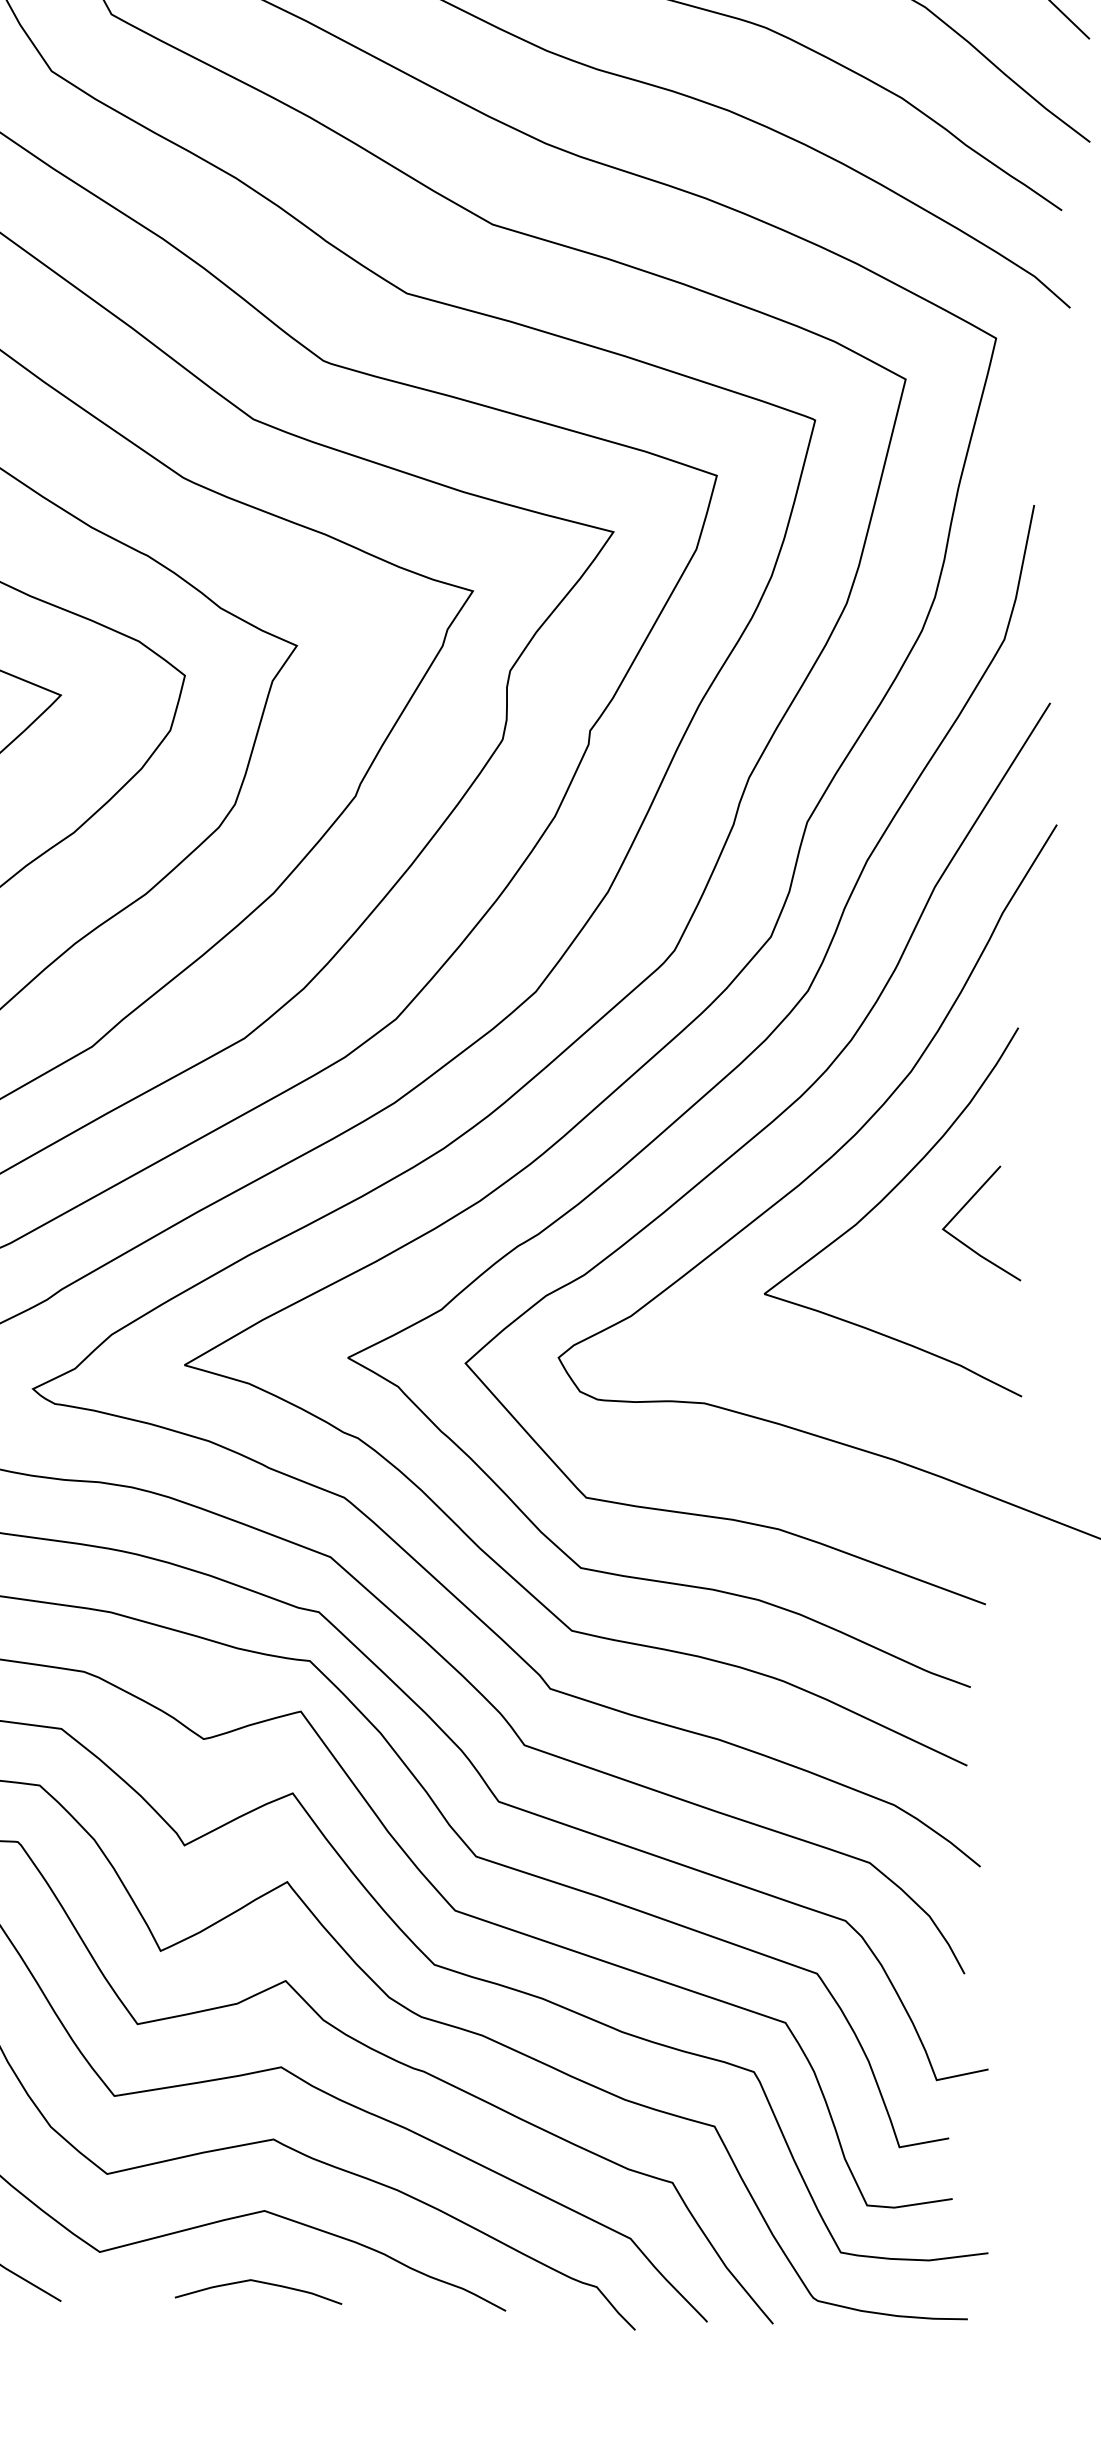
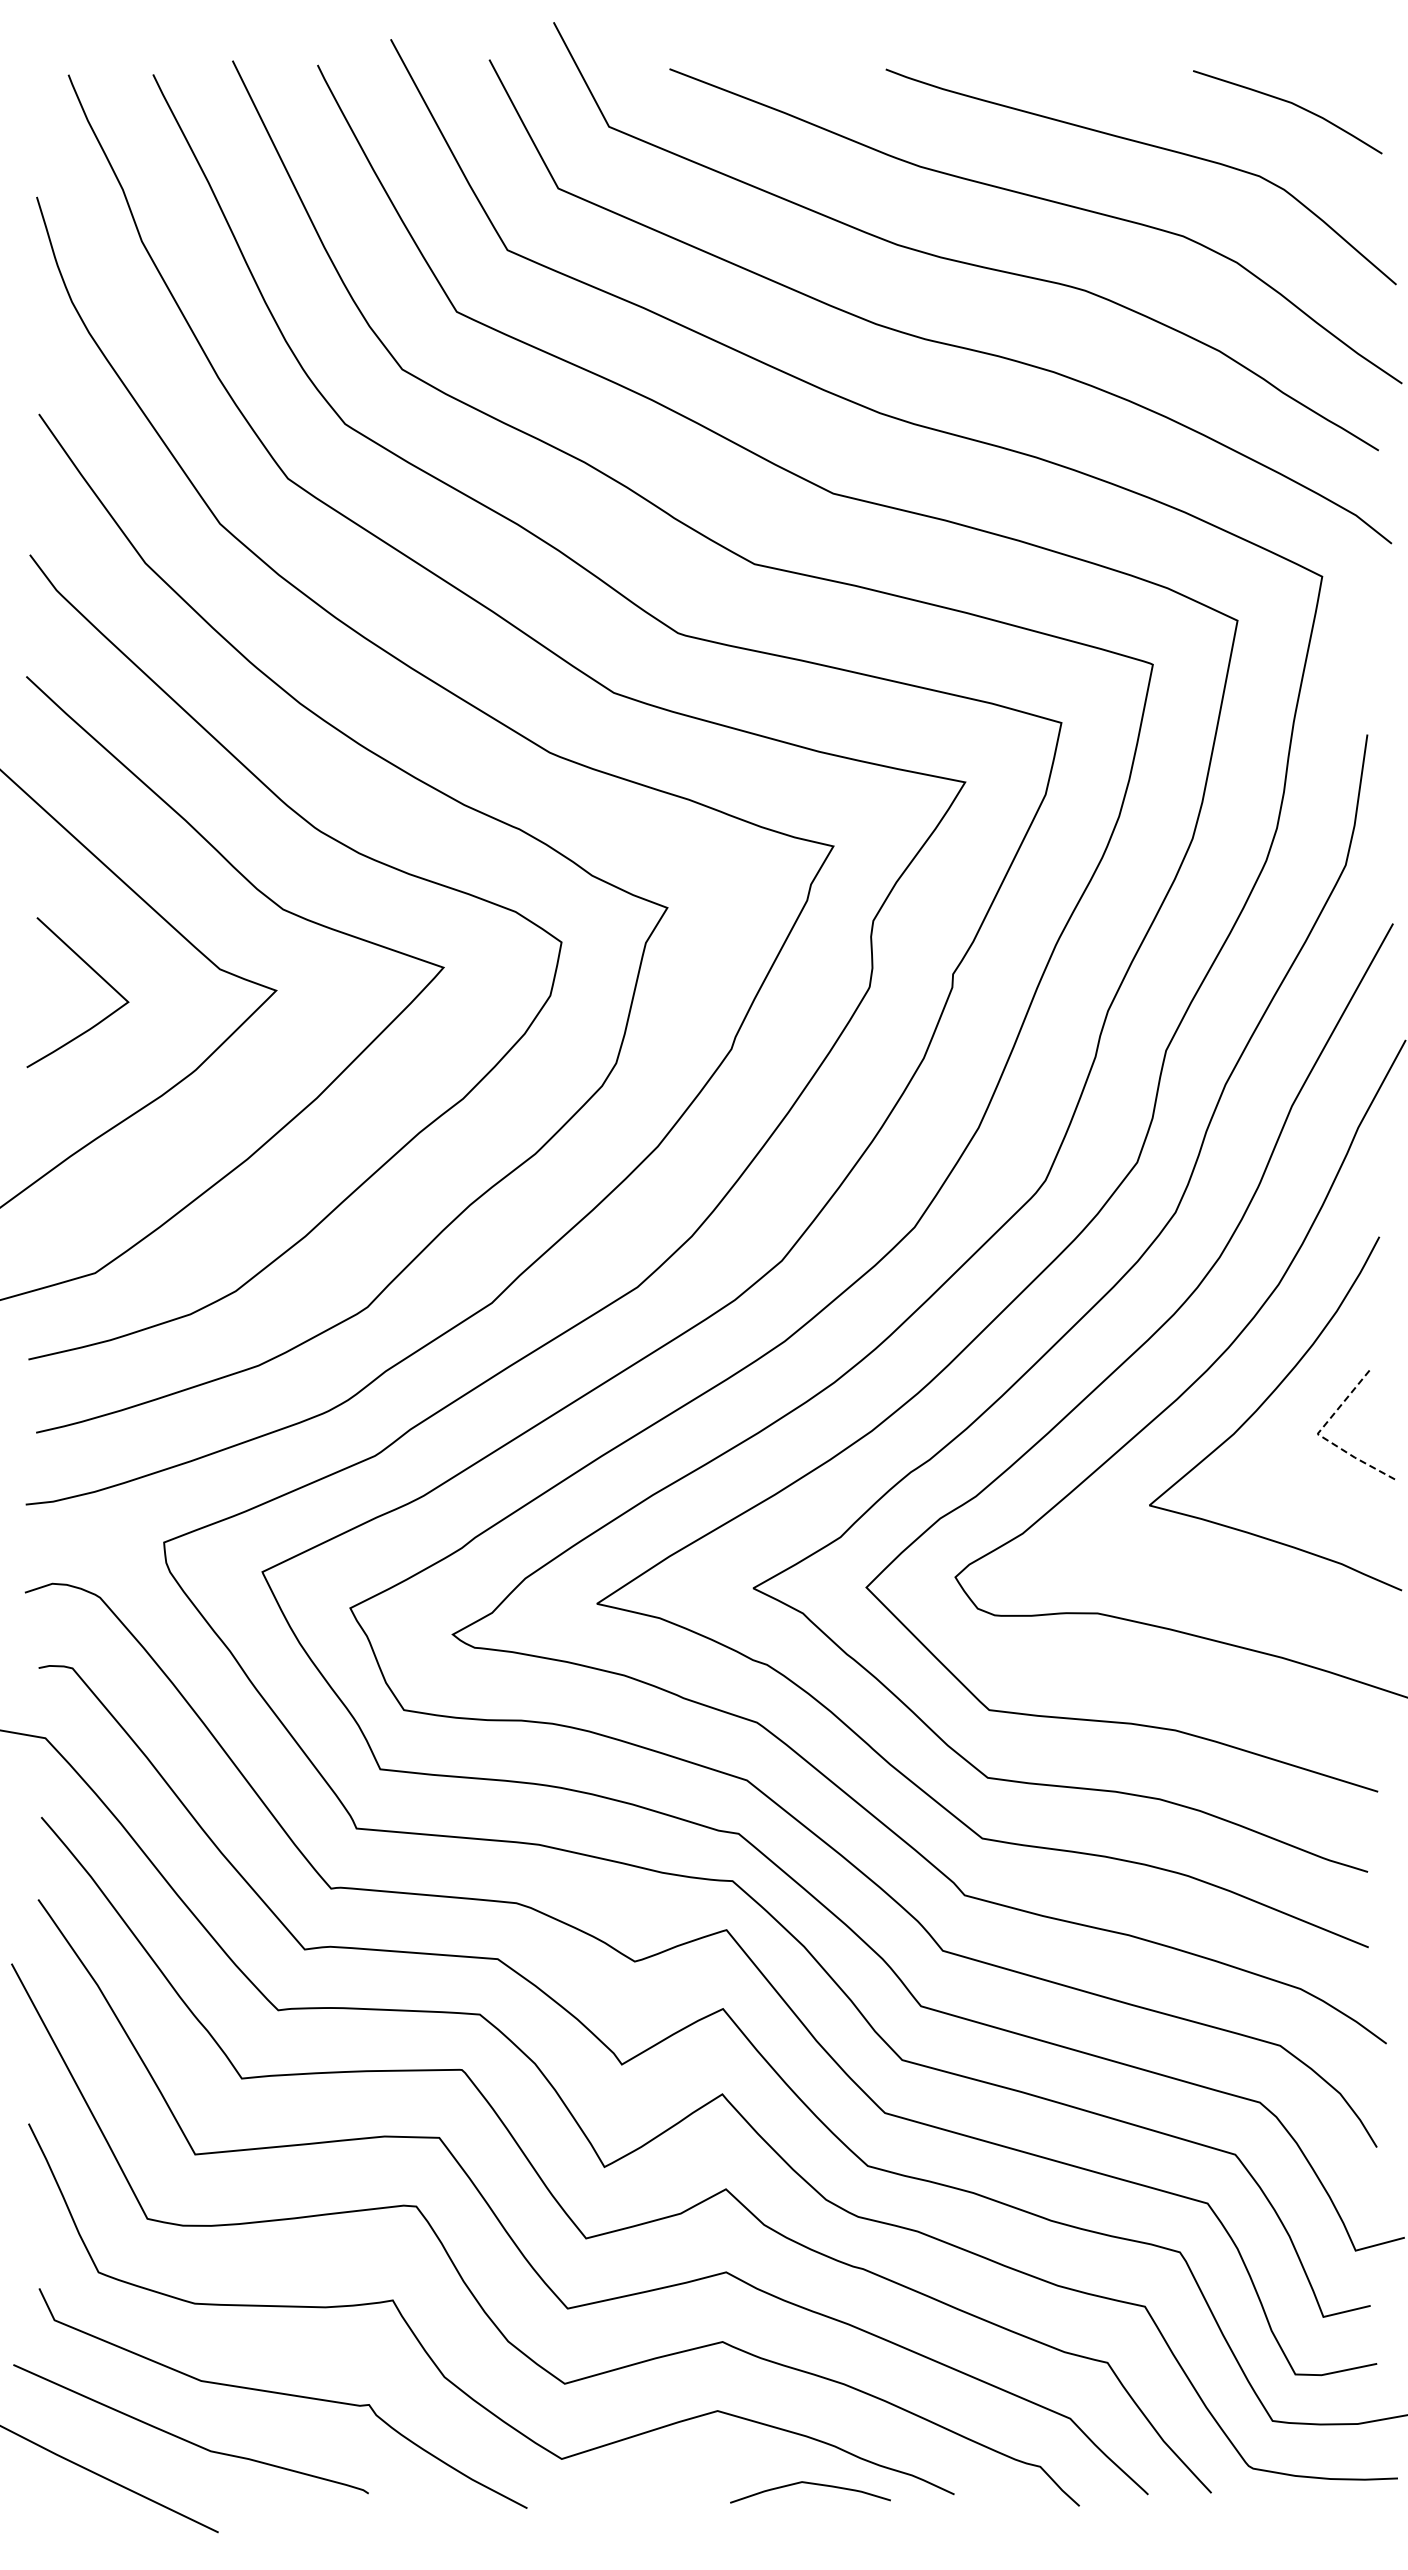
line: (945, 1231) -> (1320, 1436), solid -> dashed
curve: (259, 2283) -> (810, 2484), moved

